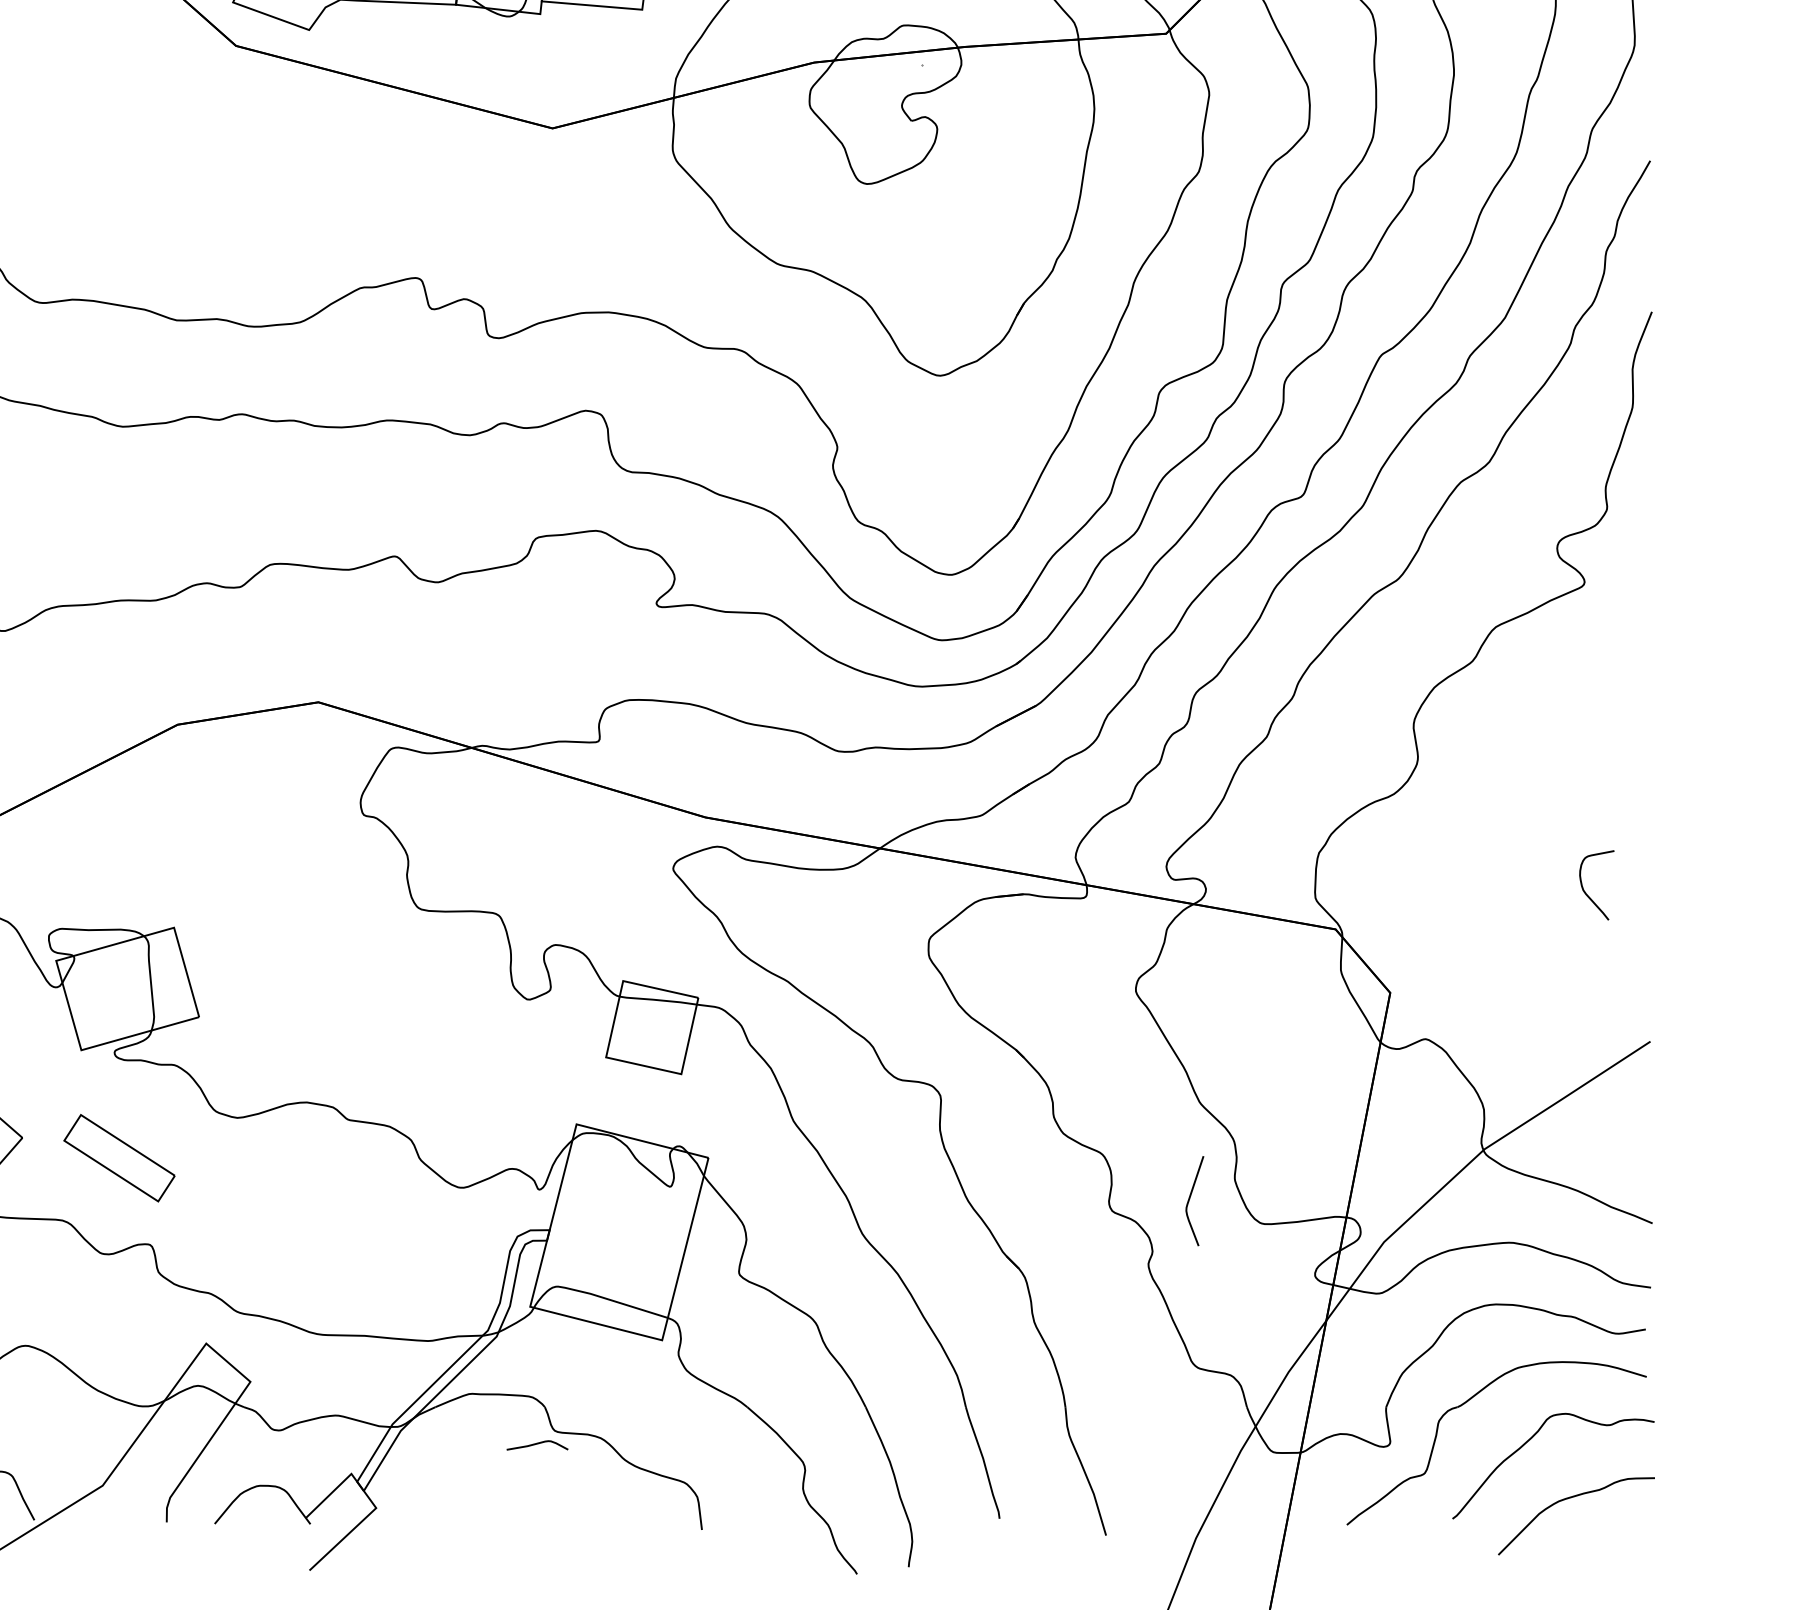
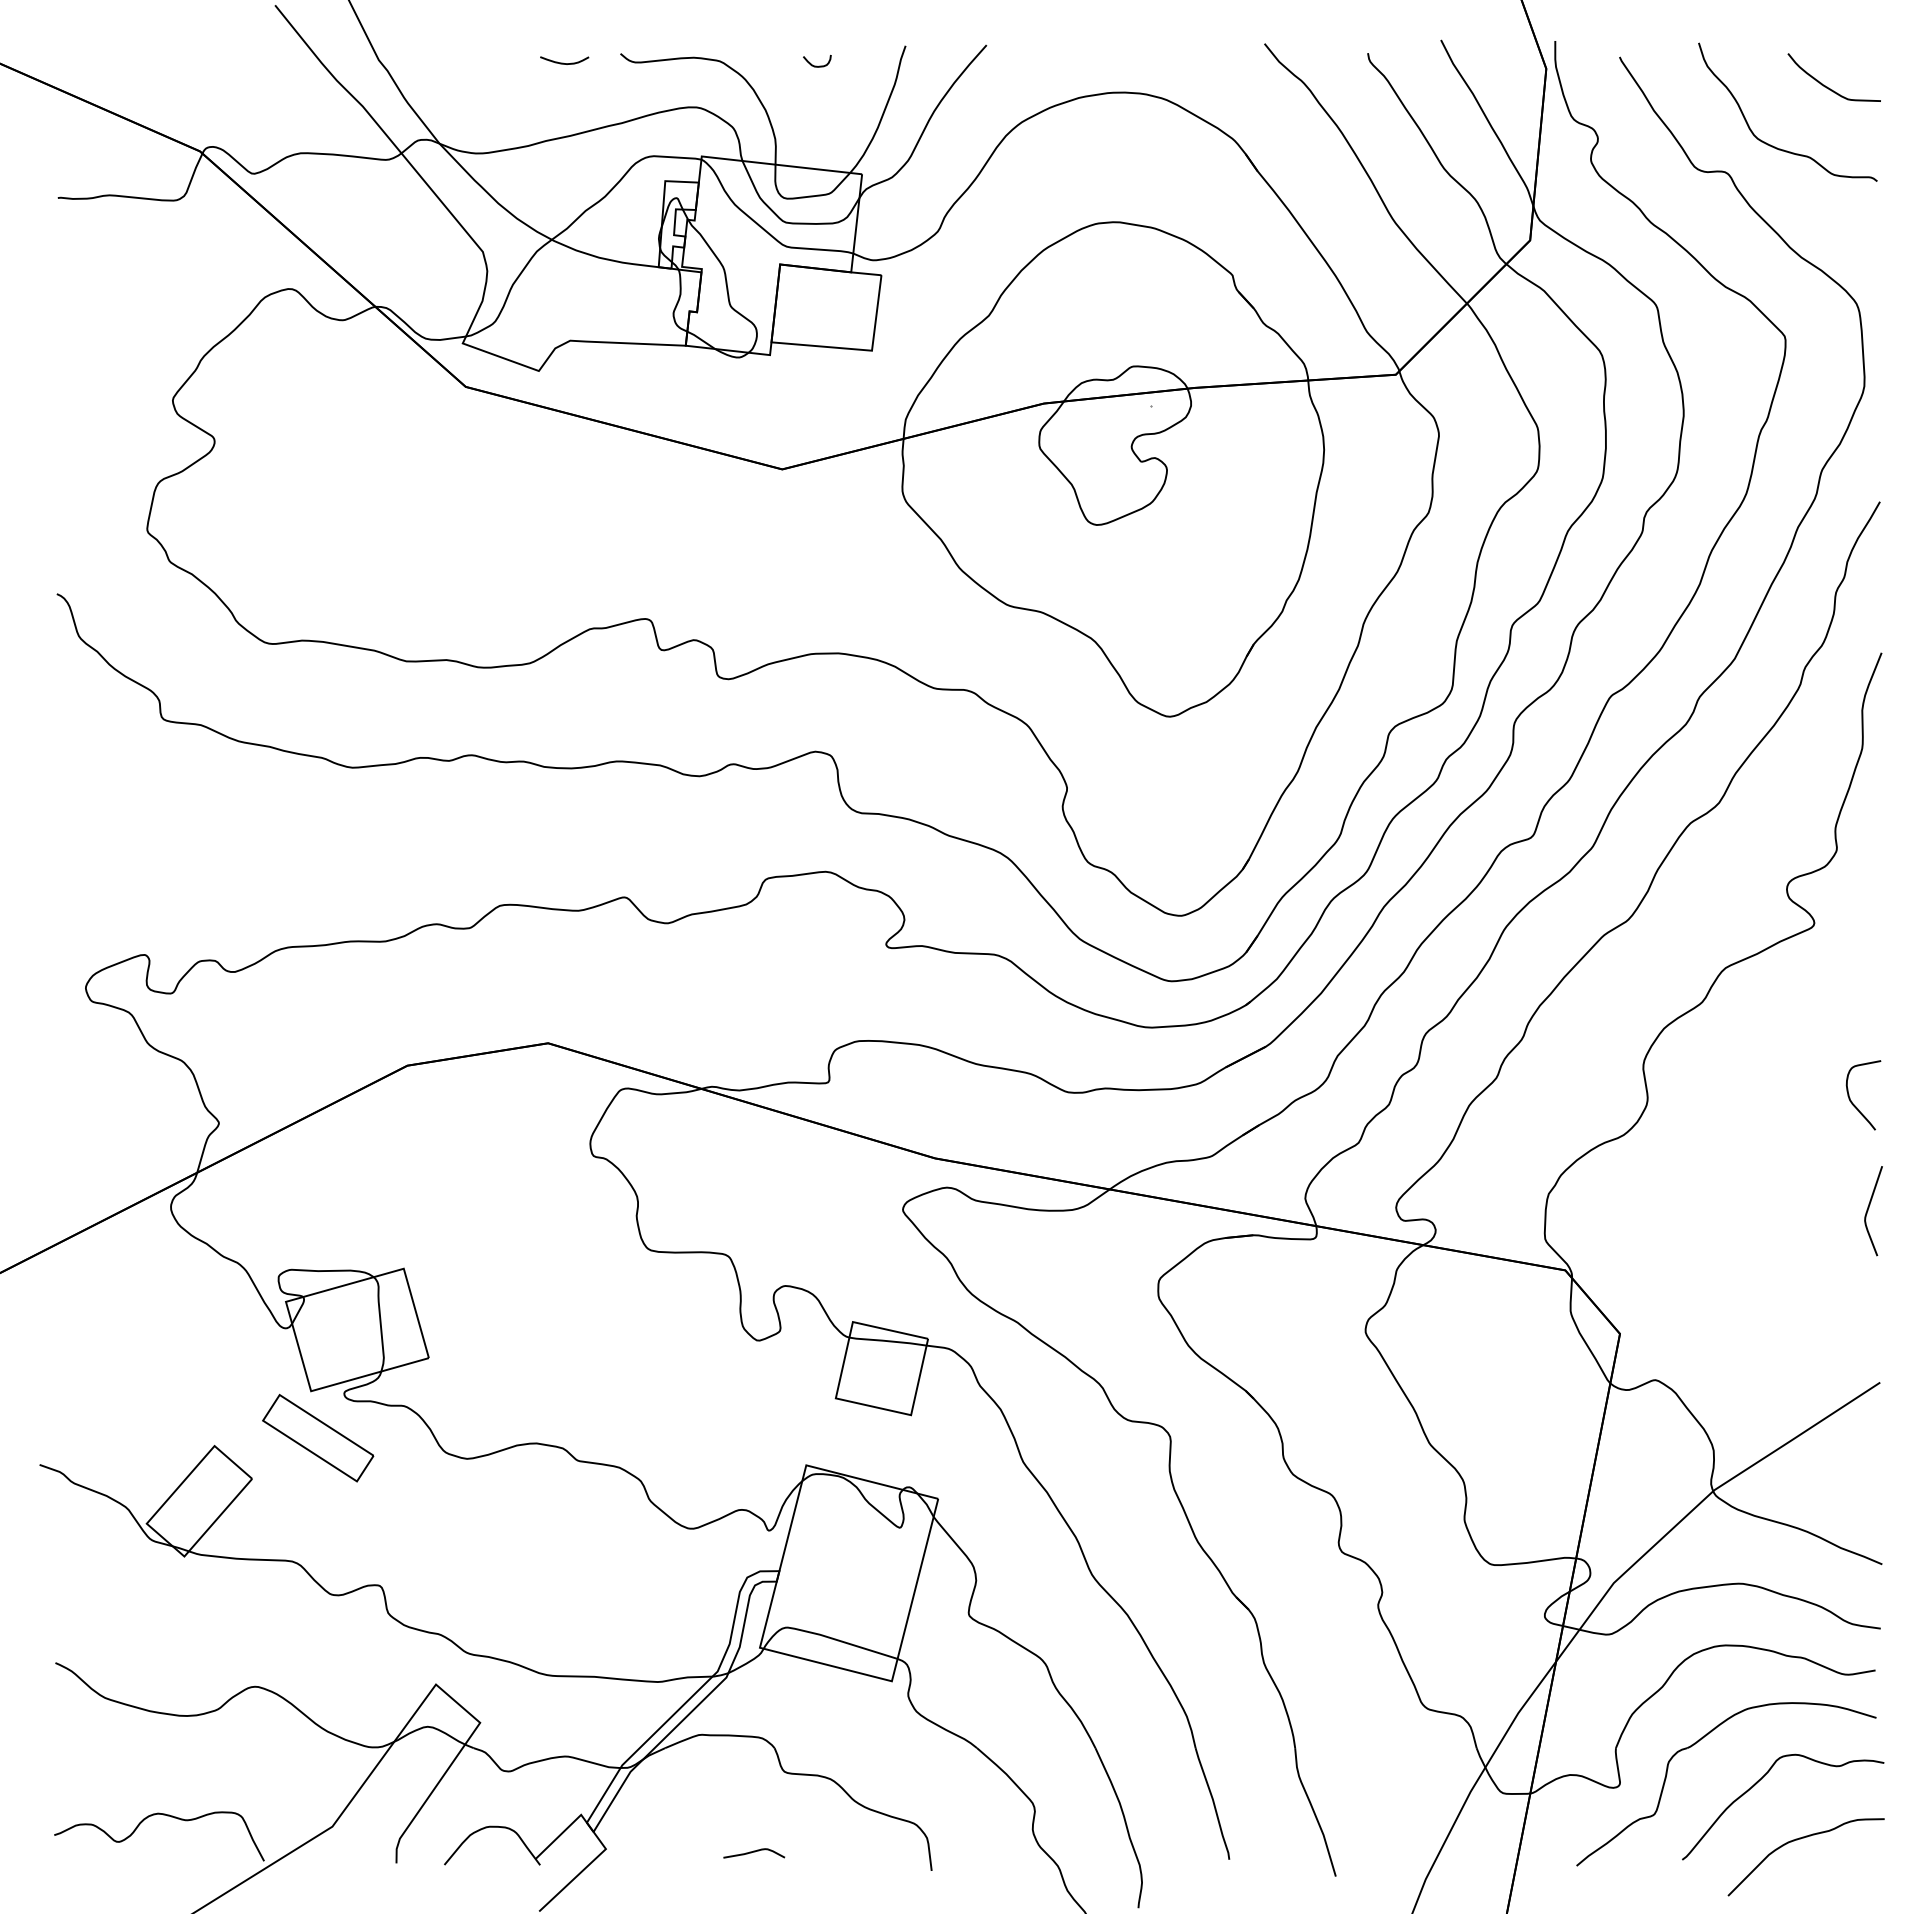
curve: (1585, 891) -> (1852, 1101), moved
part: (119, 1157) -> (318, 1437), moved
curve: (1190, 1198) -> (1869, 1208), moved
curve: (537, 1444) -> (754, 1852), moved

